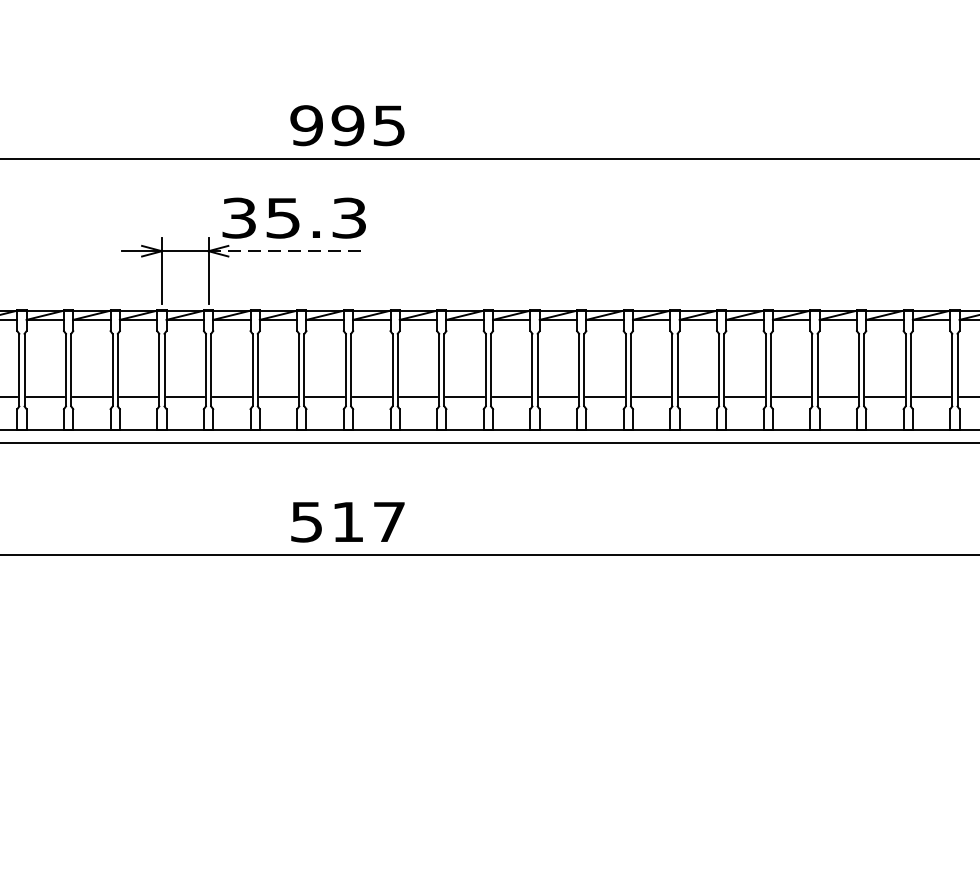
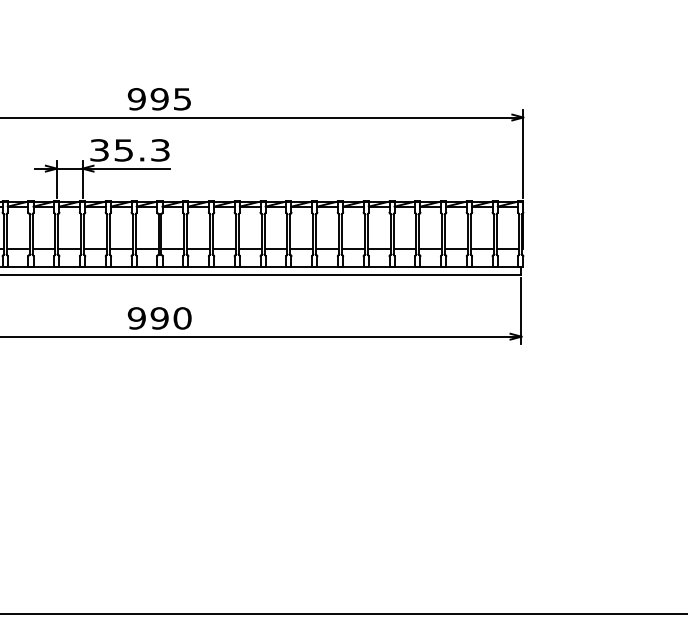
line: (287, 250) -> (126, 168), dashed -> solid
text: (347, 522) -> (159, 318), 517 -> 990

